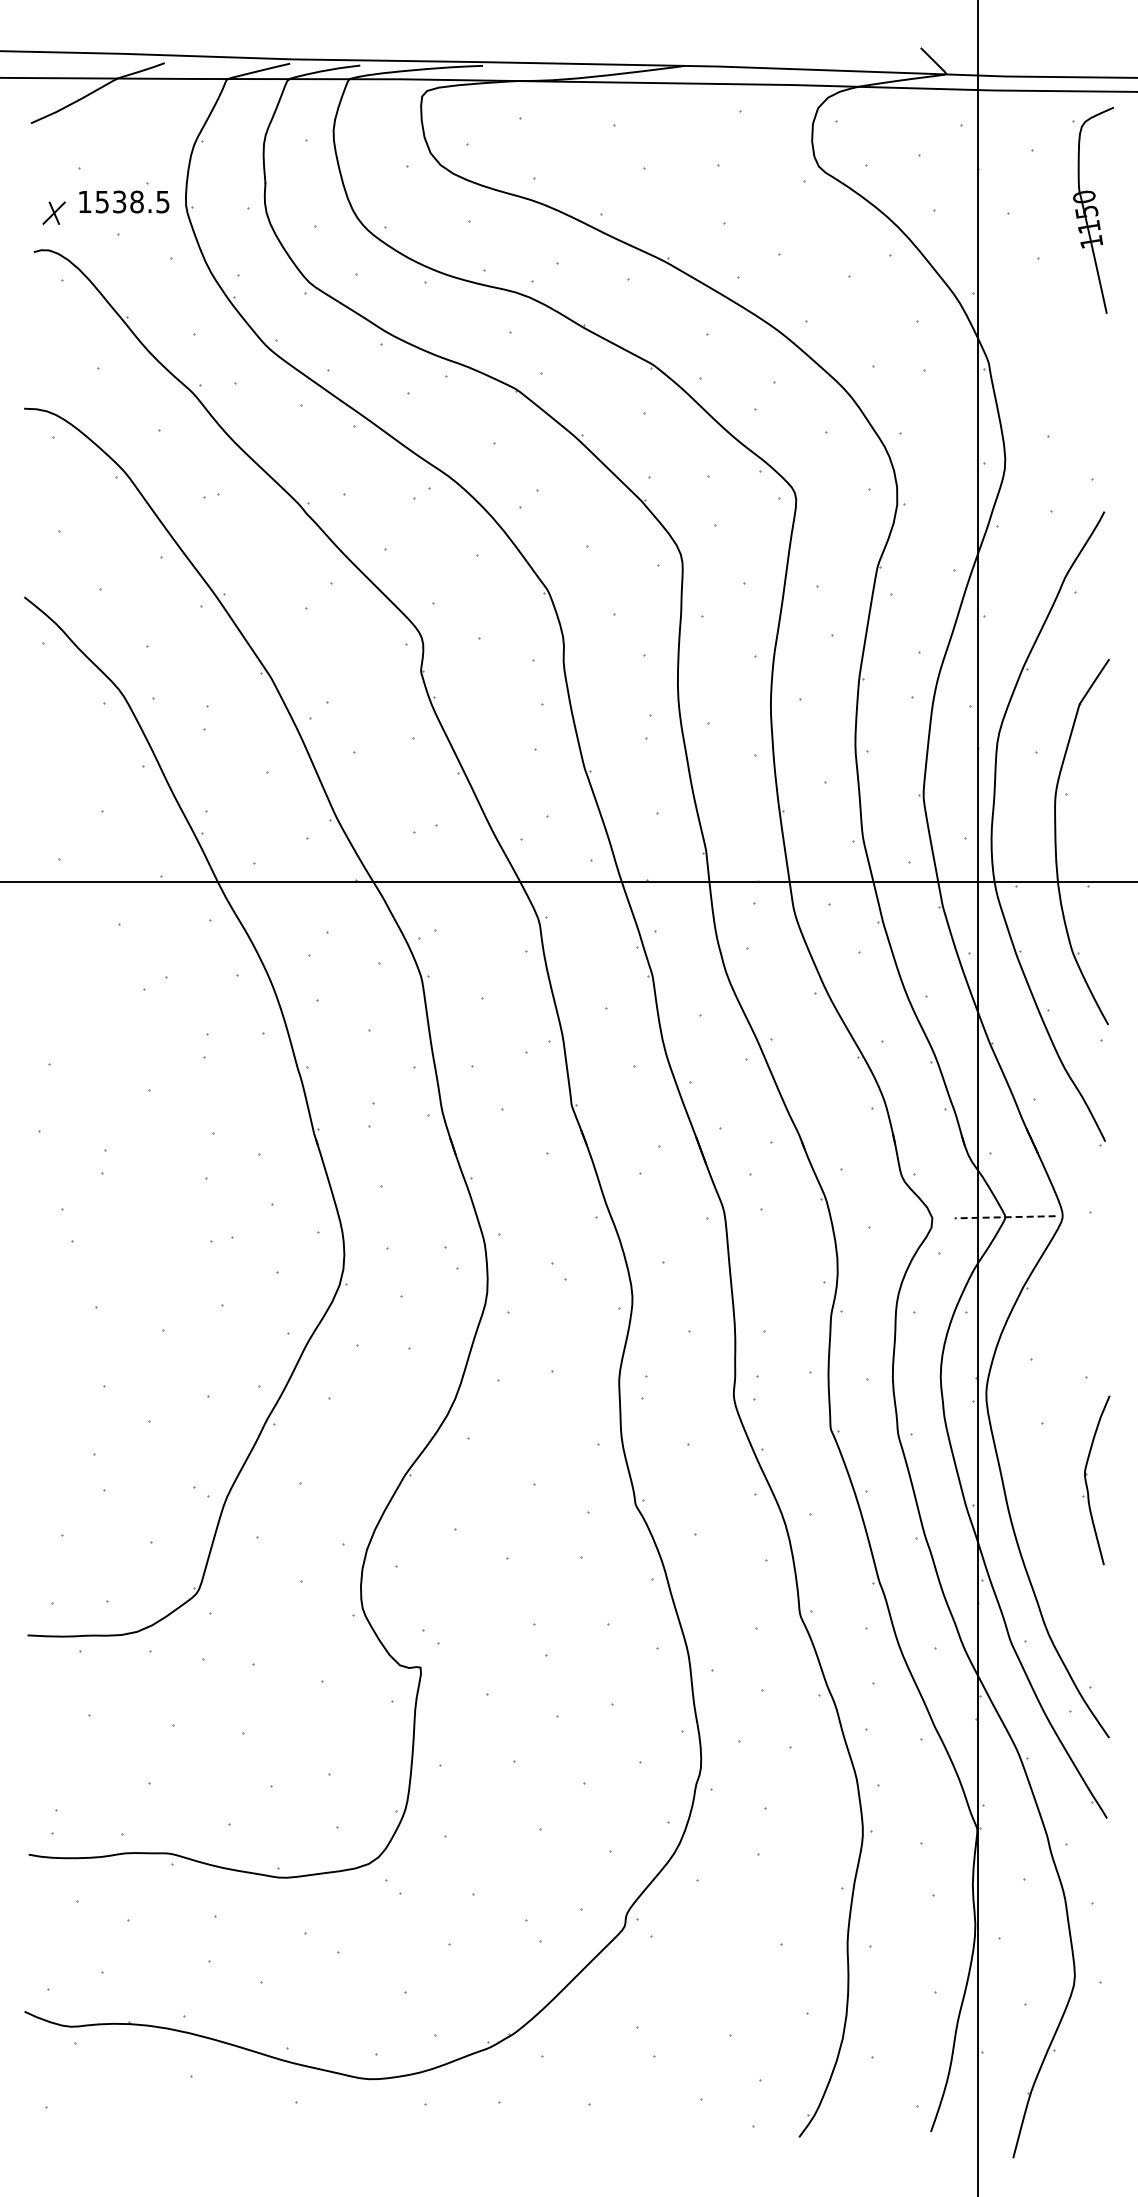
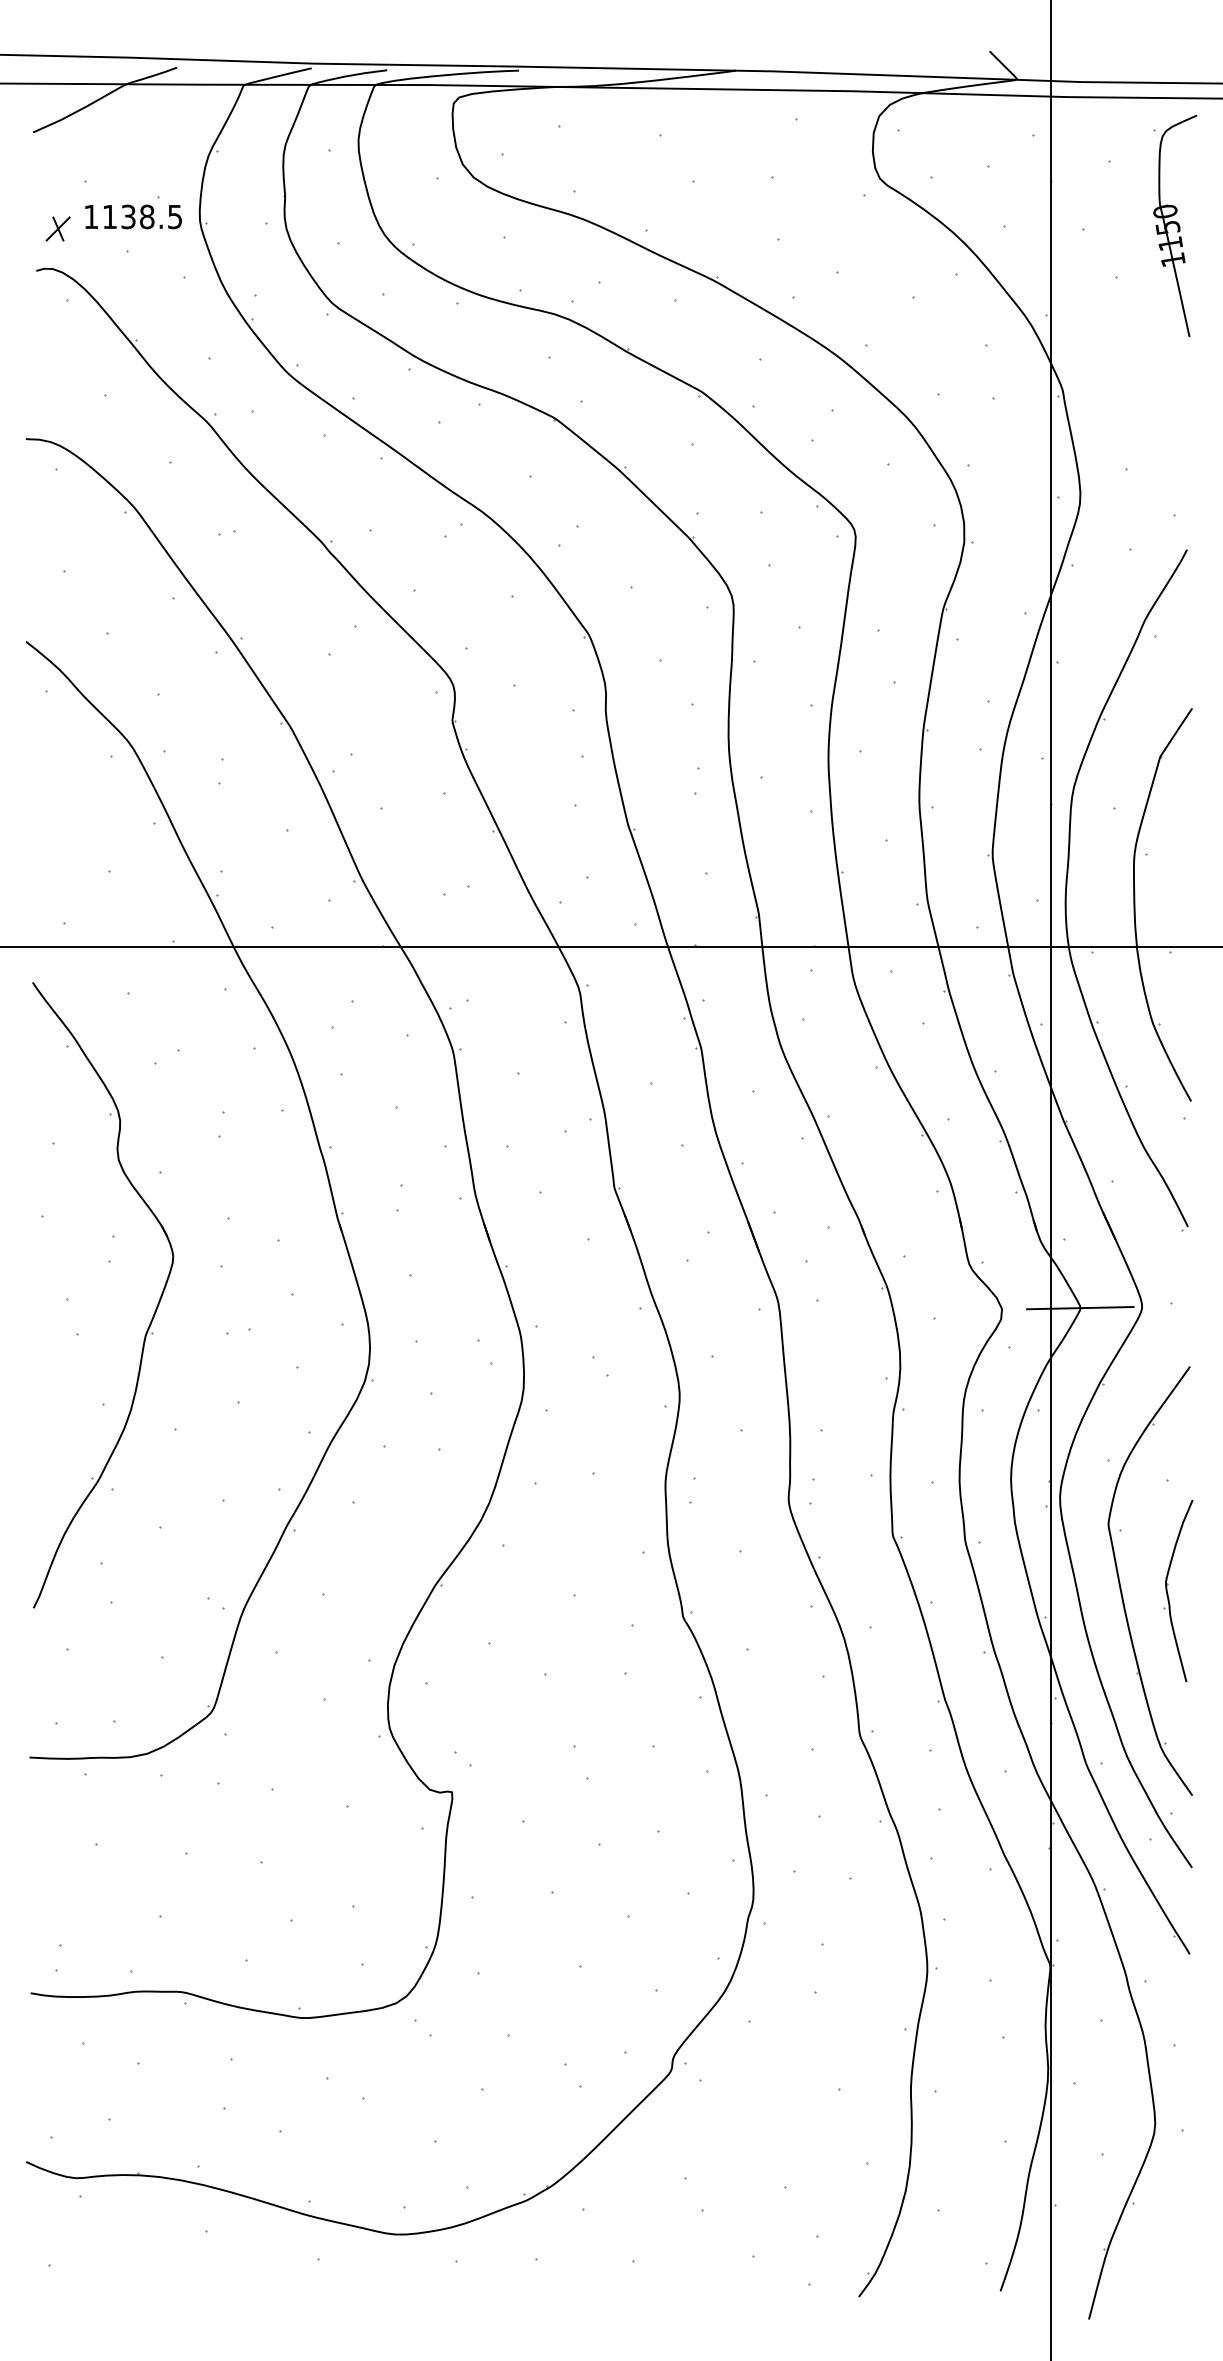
text: (101, 202) -> (109, 217), 1538.5 -> 1138.5
line: (1004, 1217) -> (1079, 1308), dashed -> solid
part: (141, 1225) -> (152, 1316), added
part: (1043, 1476) -> (1121, 1586), added

